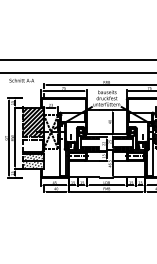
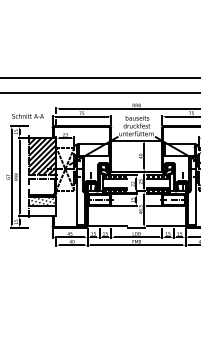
text: (21, 80) -> (27, 116), moved
hatch: (33, 165) -> (43, 211), removed

